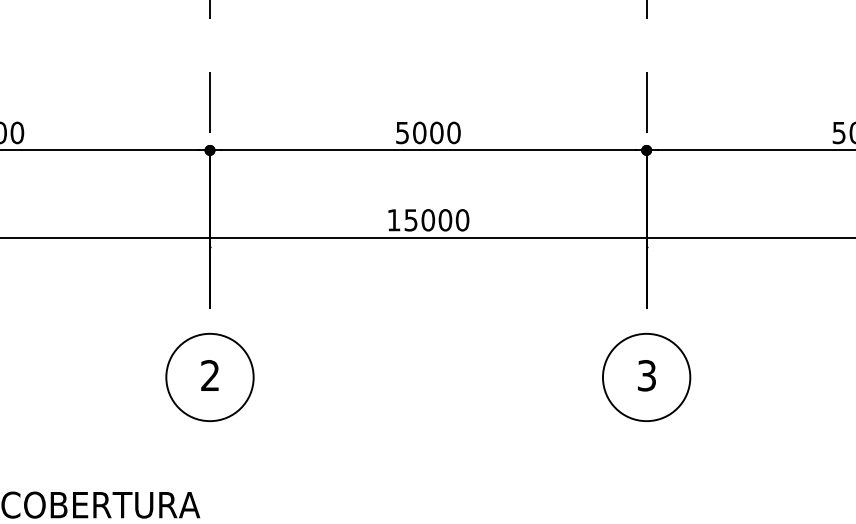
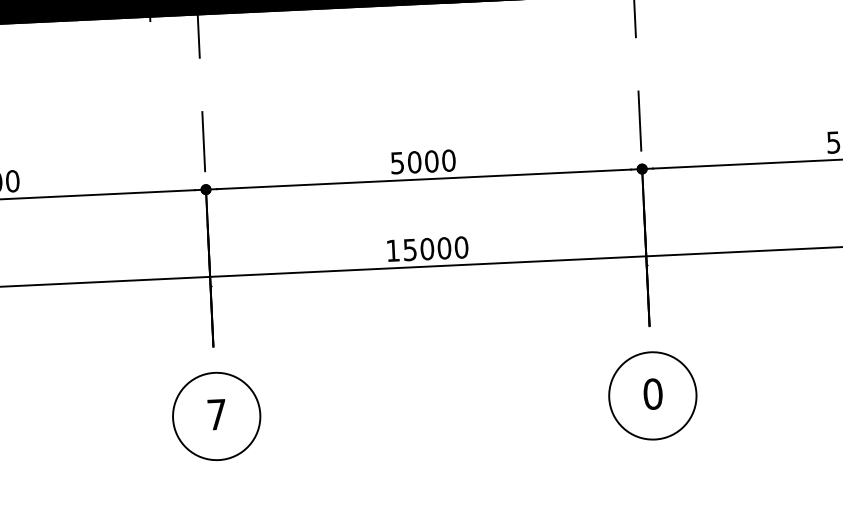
text: (210, 375) -> (217, 414), 2 -> 7
text: (646, 375) -> (652, 393), 3 -> 0

